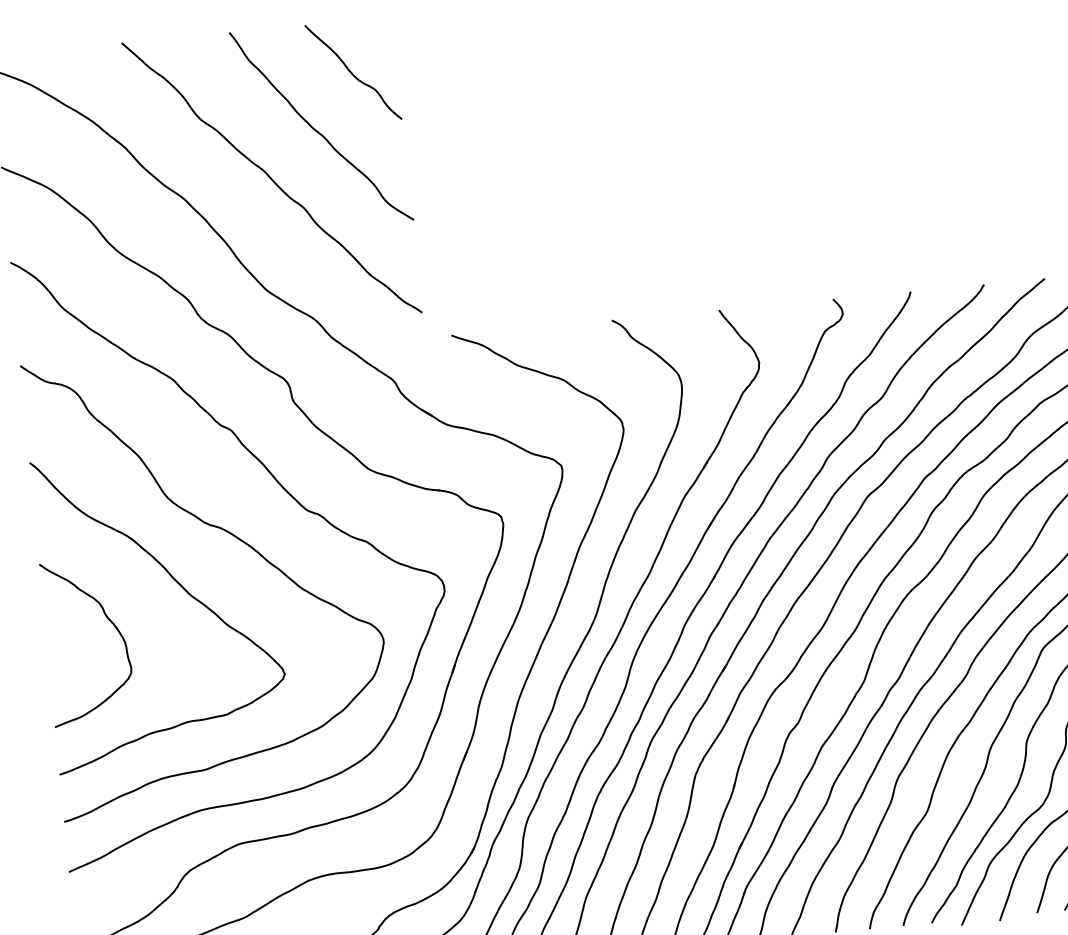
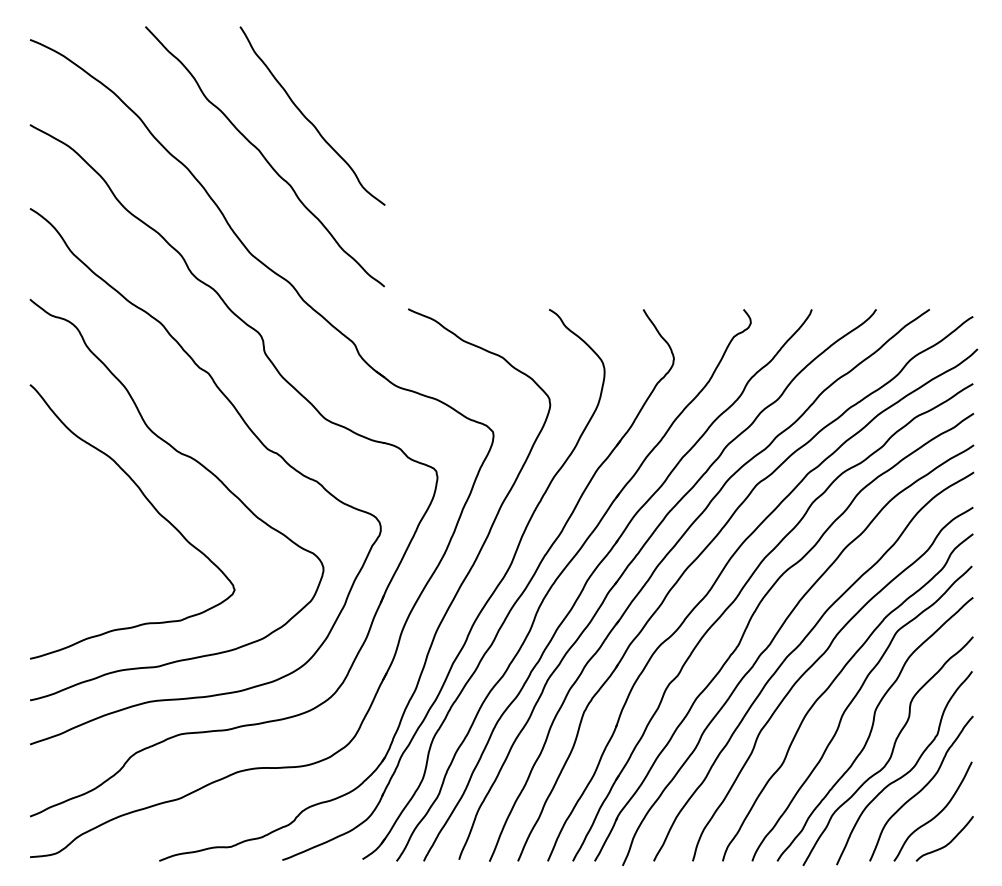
curve: (351, 72) -> (343, 71), removed
curve: (107, 619) -> (84, 527), removed

